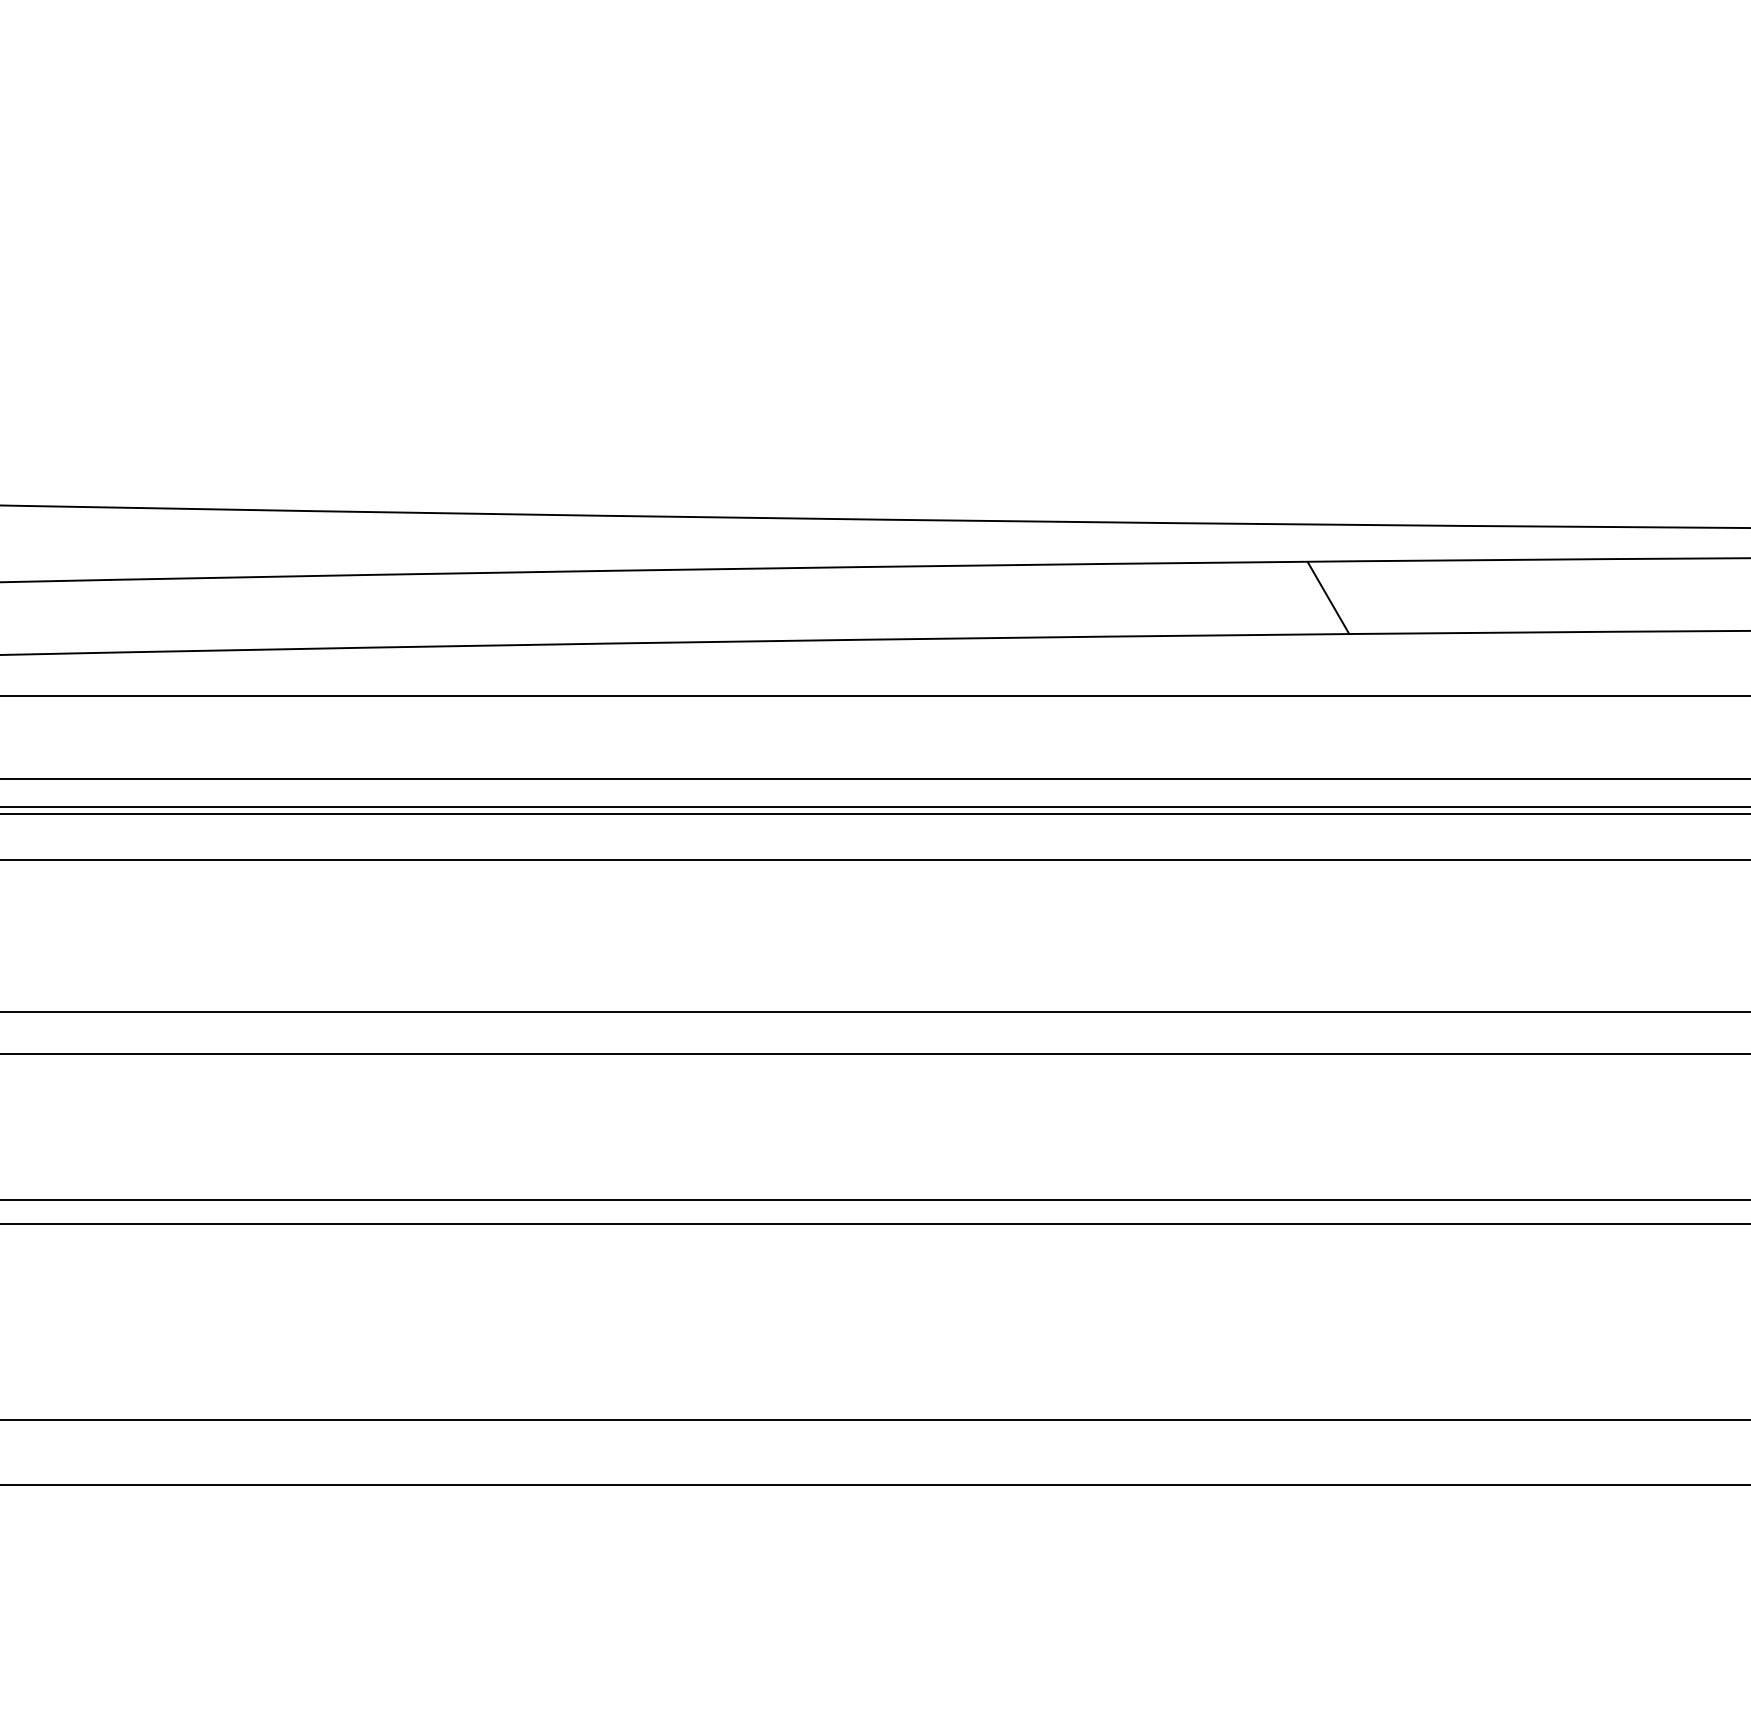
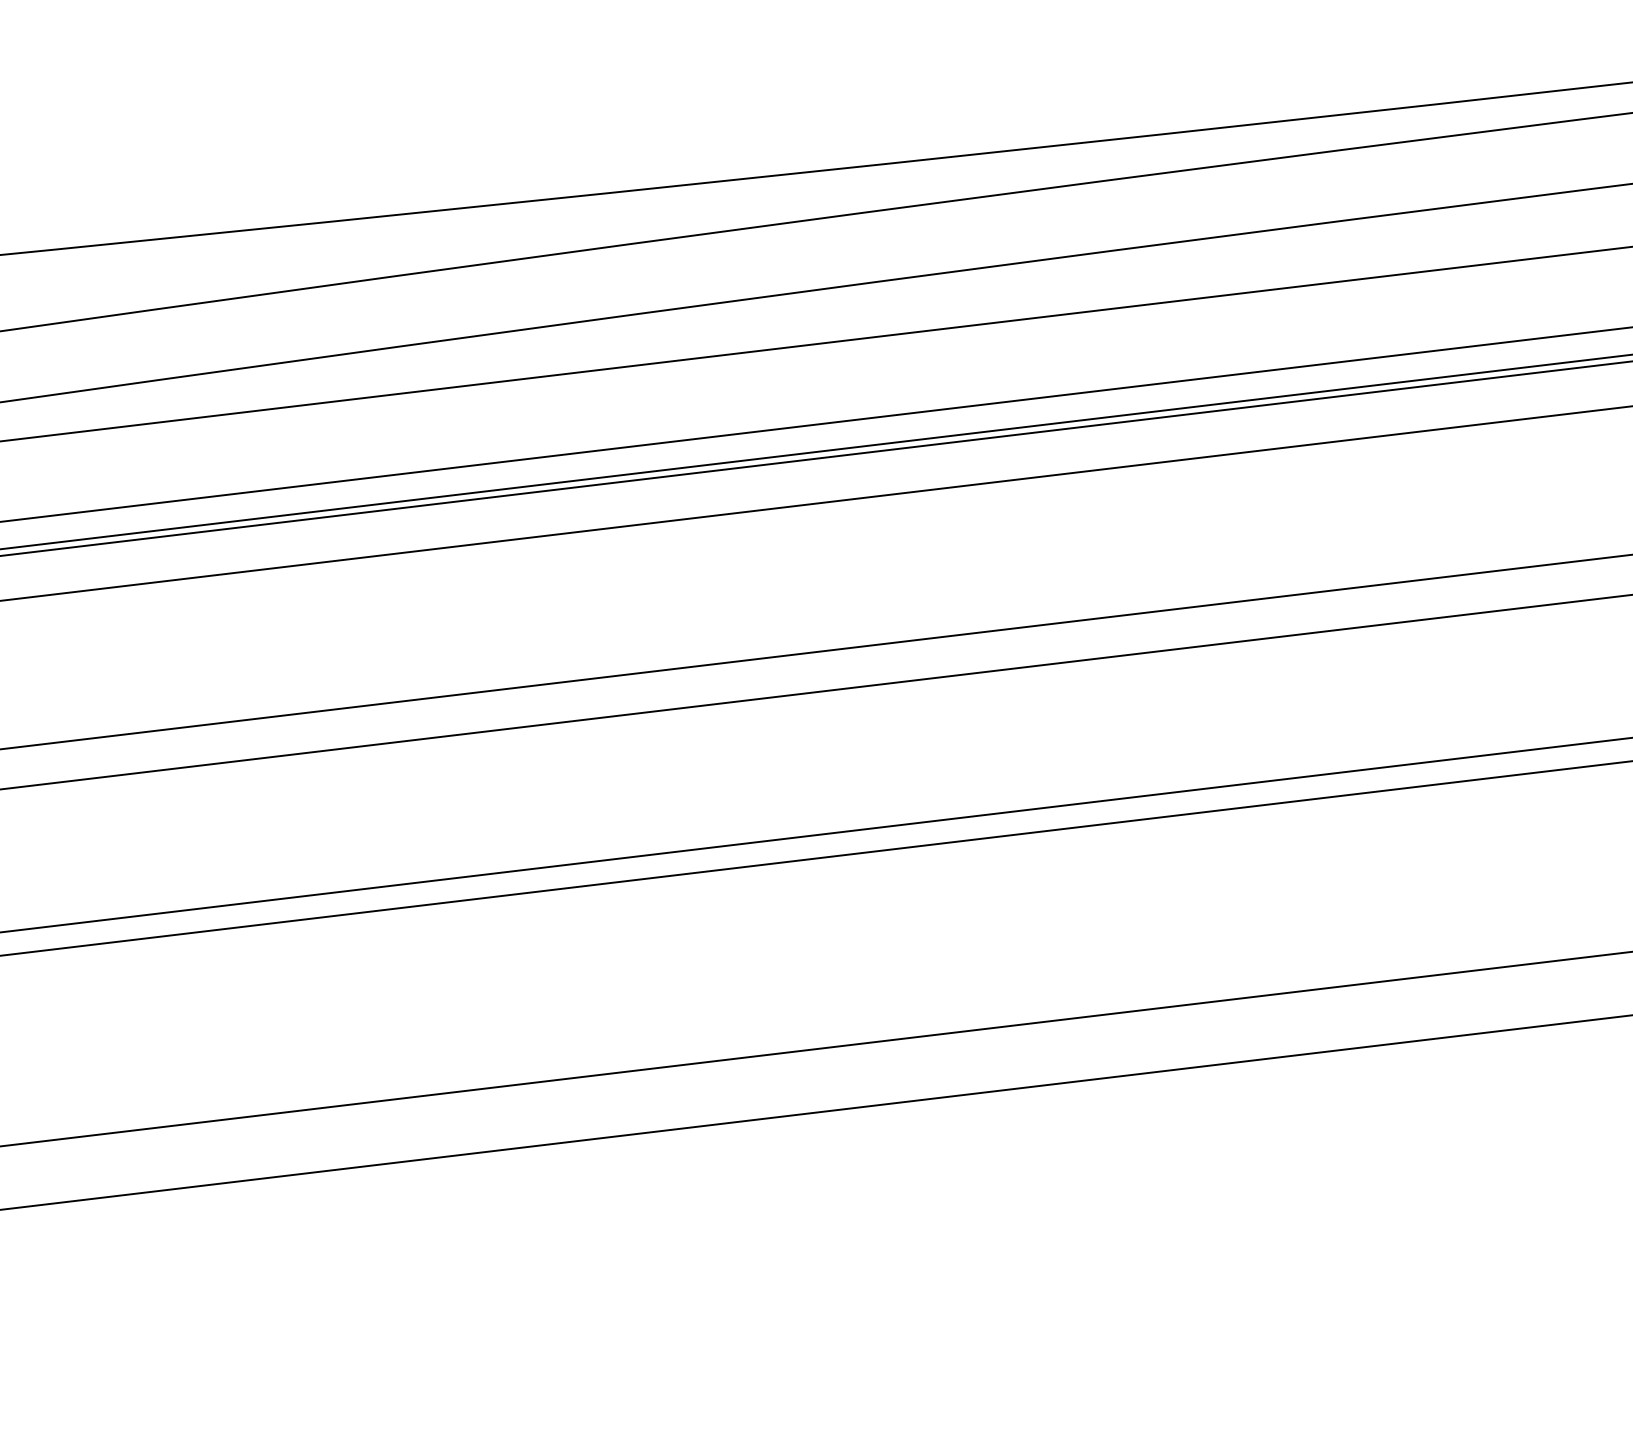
hatch: (1328, 597) -> (1317, 188), removed

